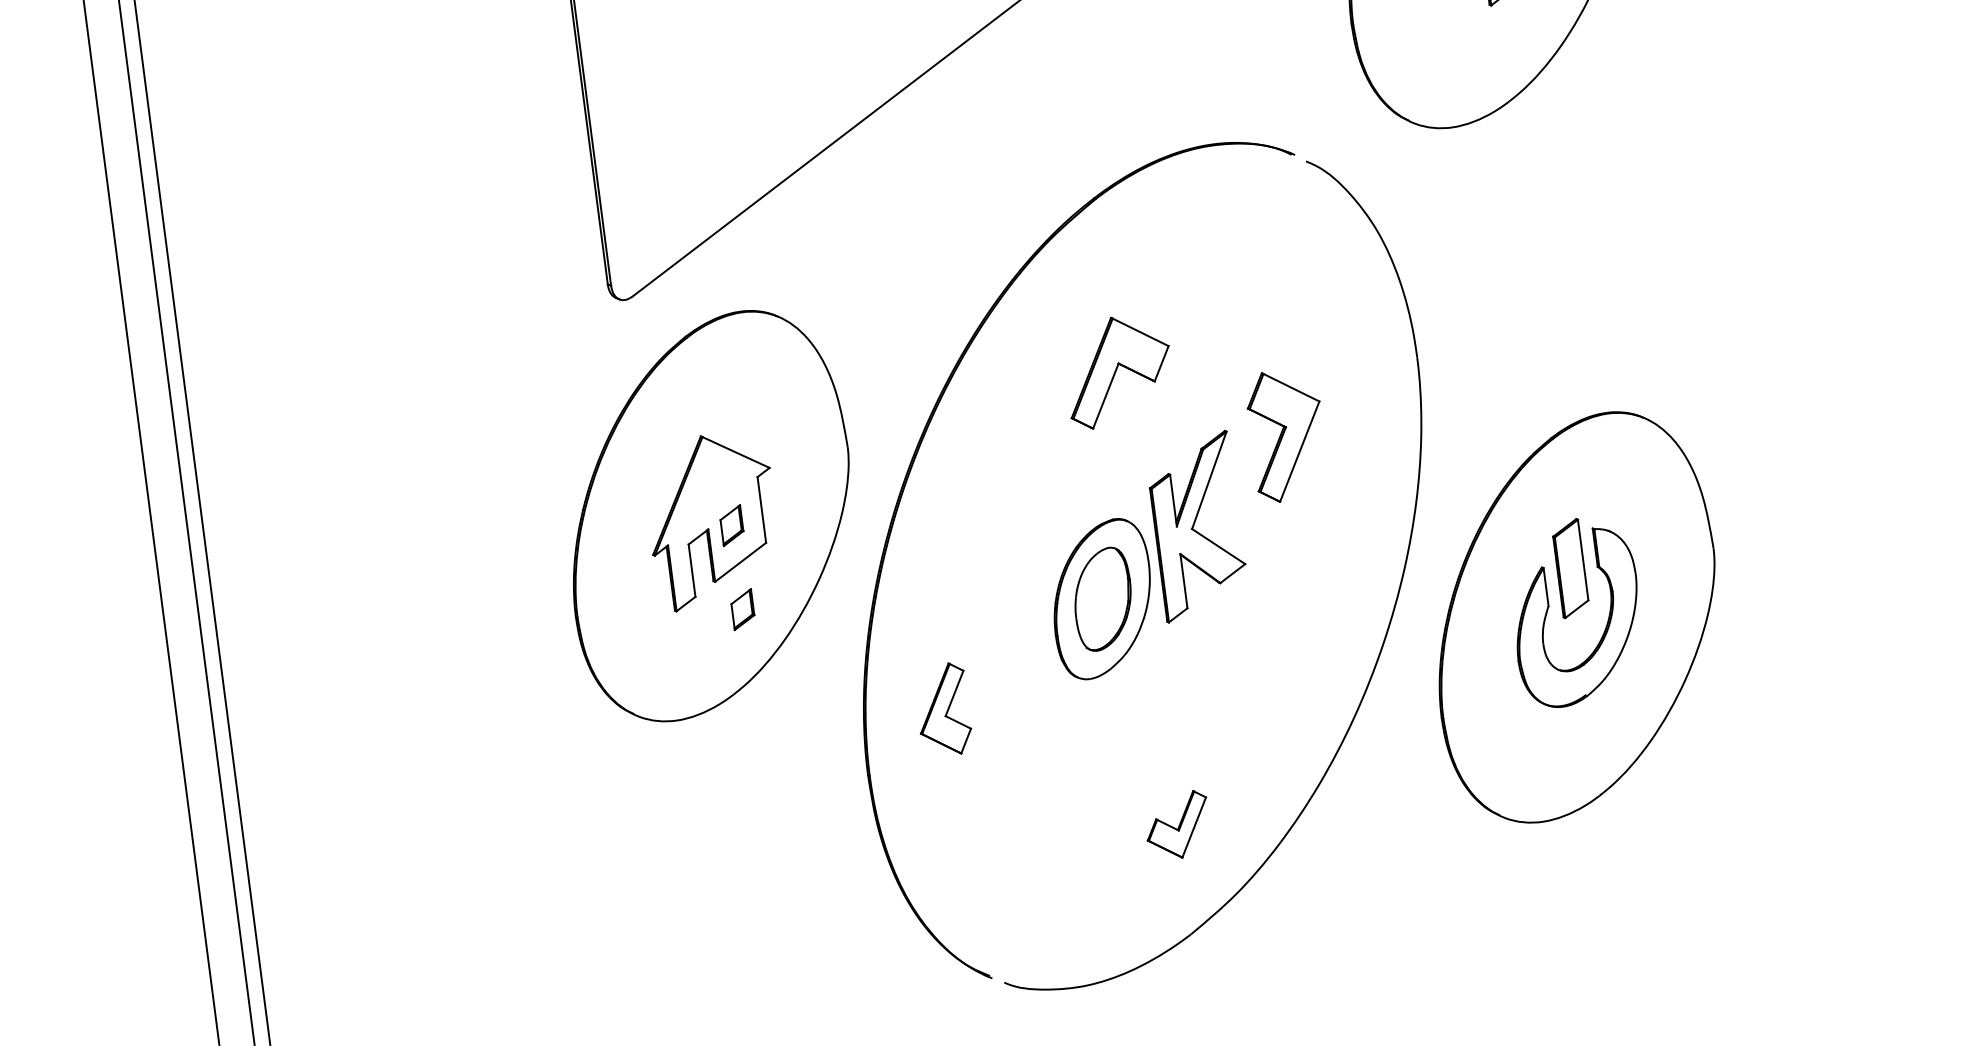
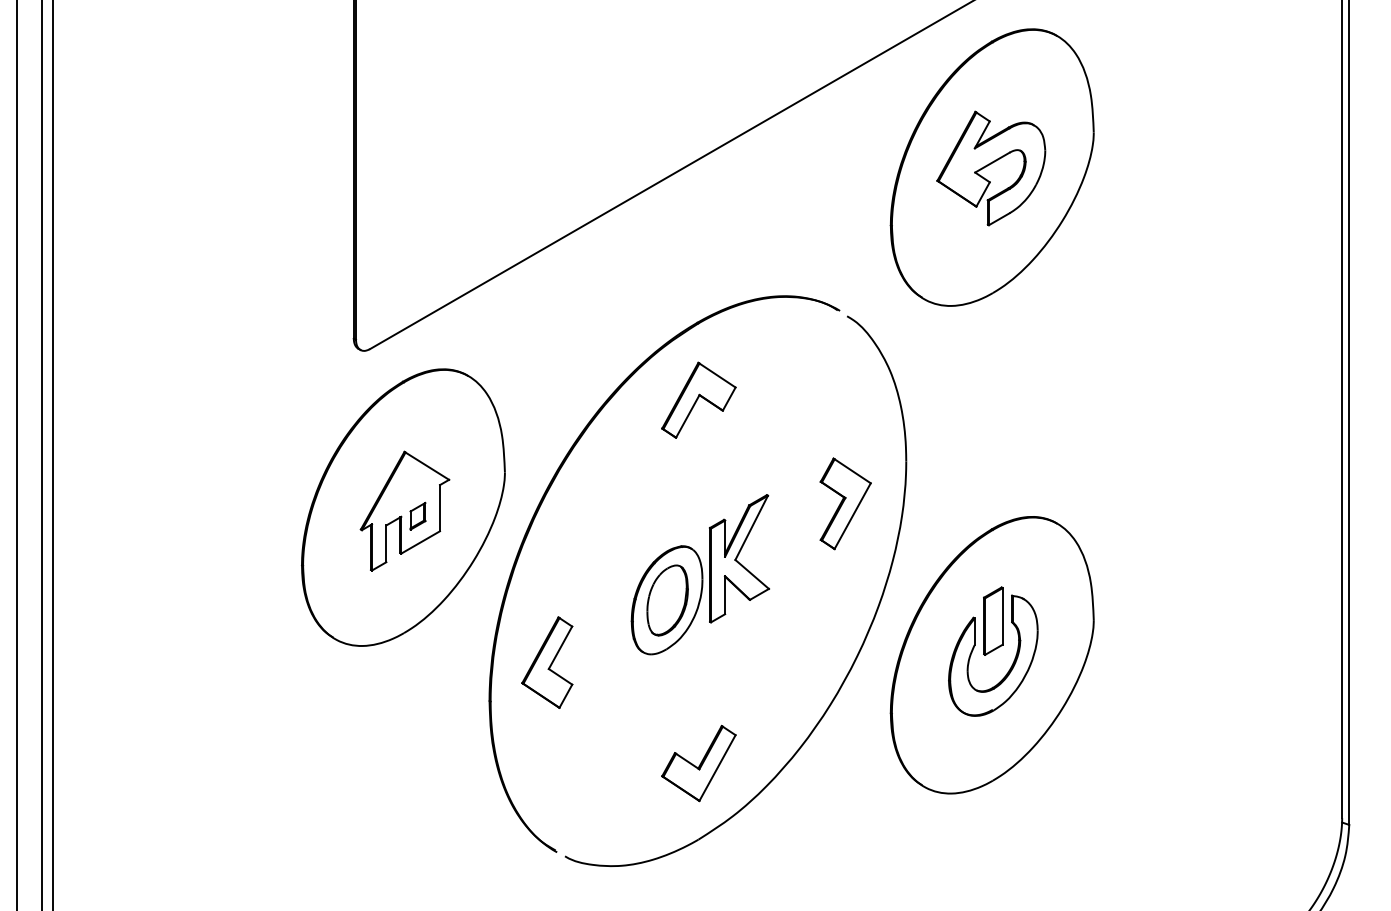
part: (1117, 370) -> (698, 399), moved
part: (1287, 434) -> (845, 503), moved
part: (742, 608) -> (417, 574), removed
part: (943, 709) -> (547, 662), size x1.43
part: (1177, 825) -> (698, 763), size x1.67

